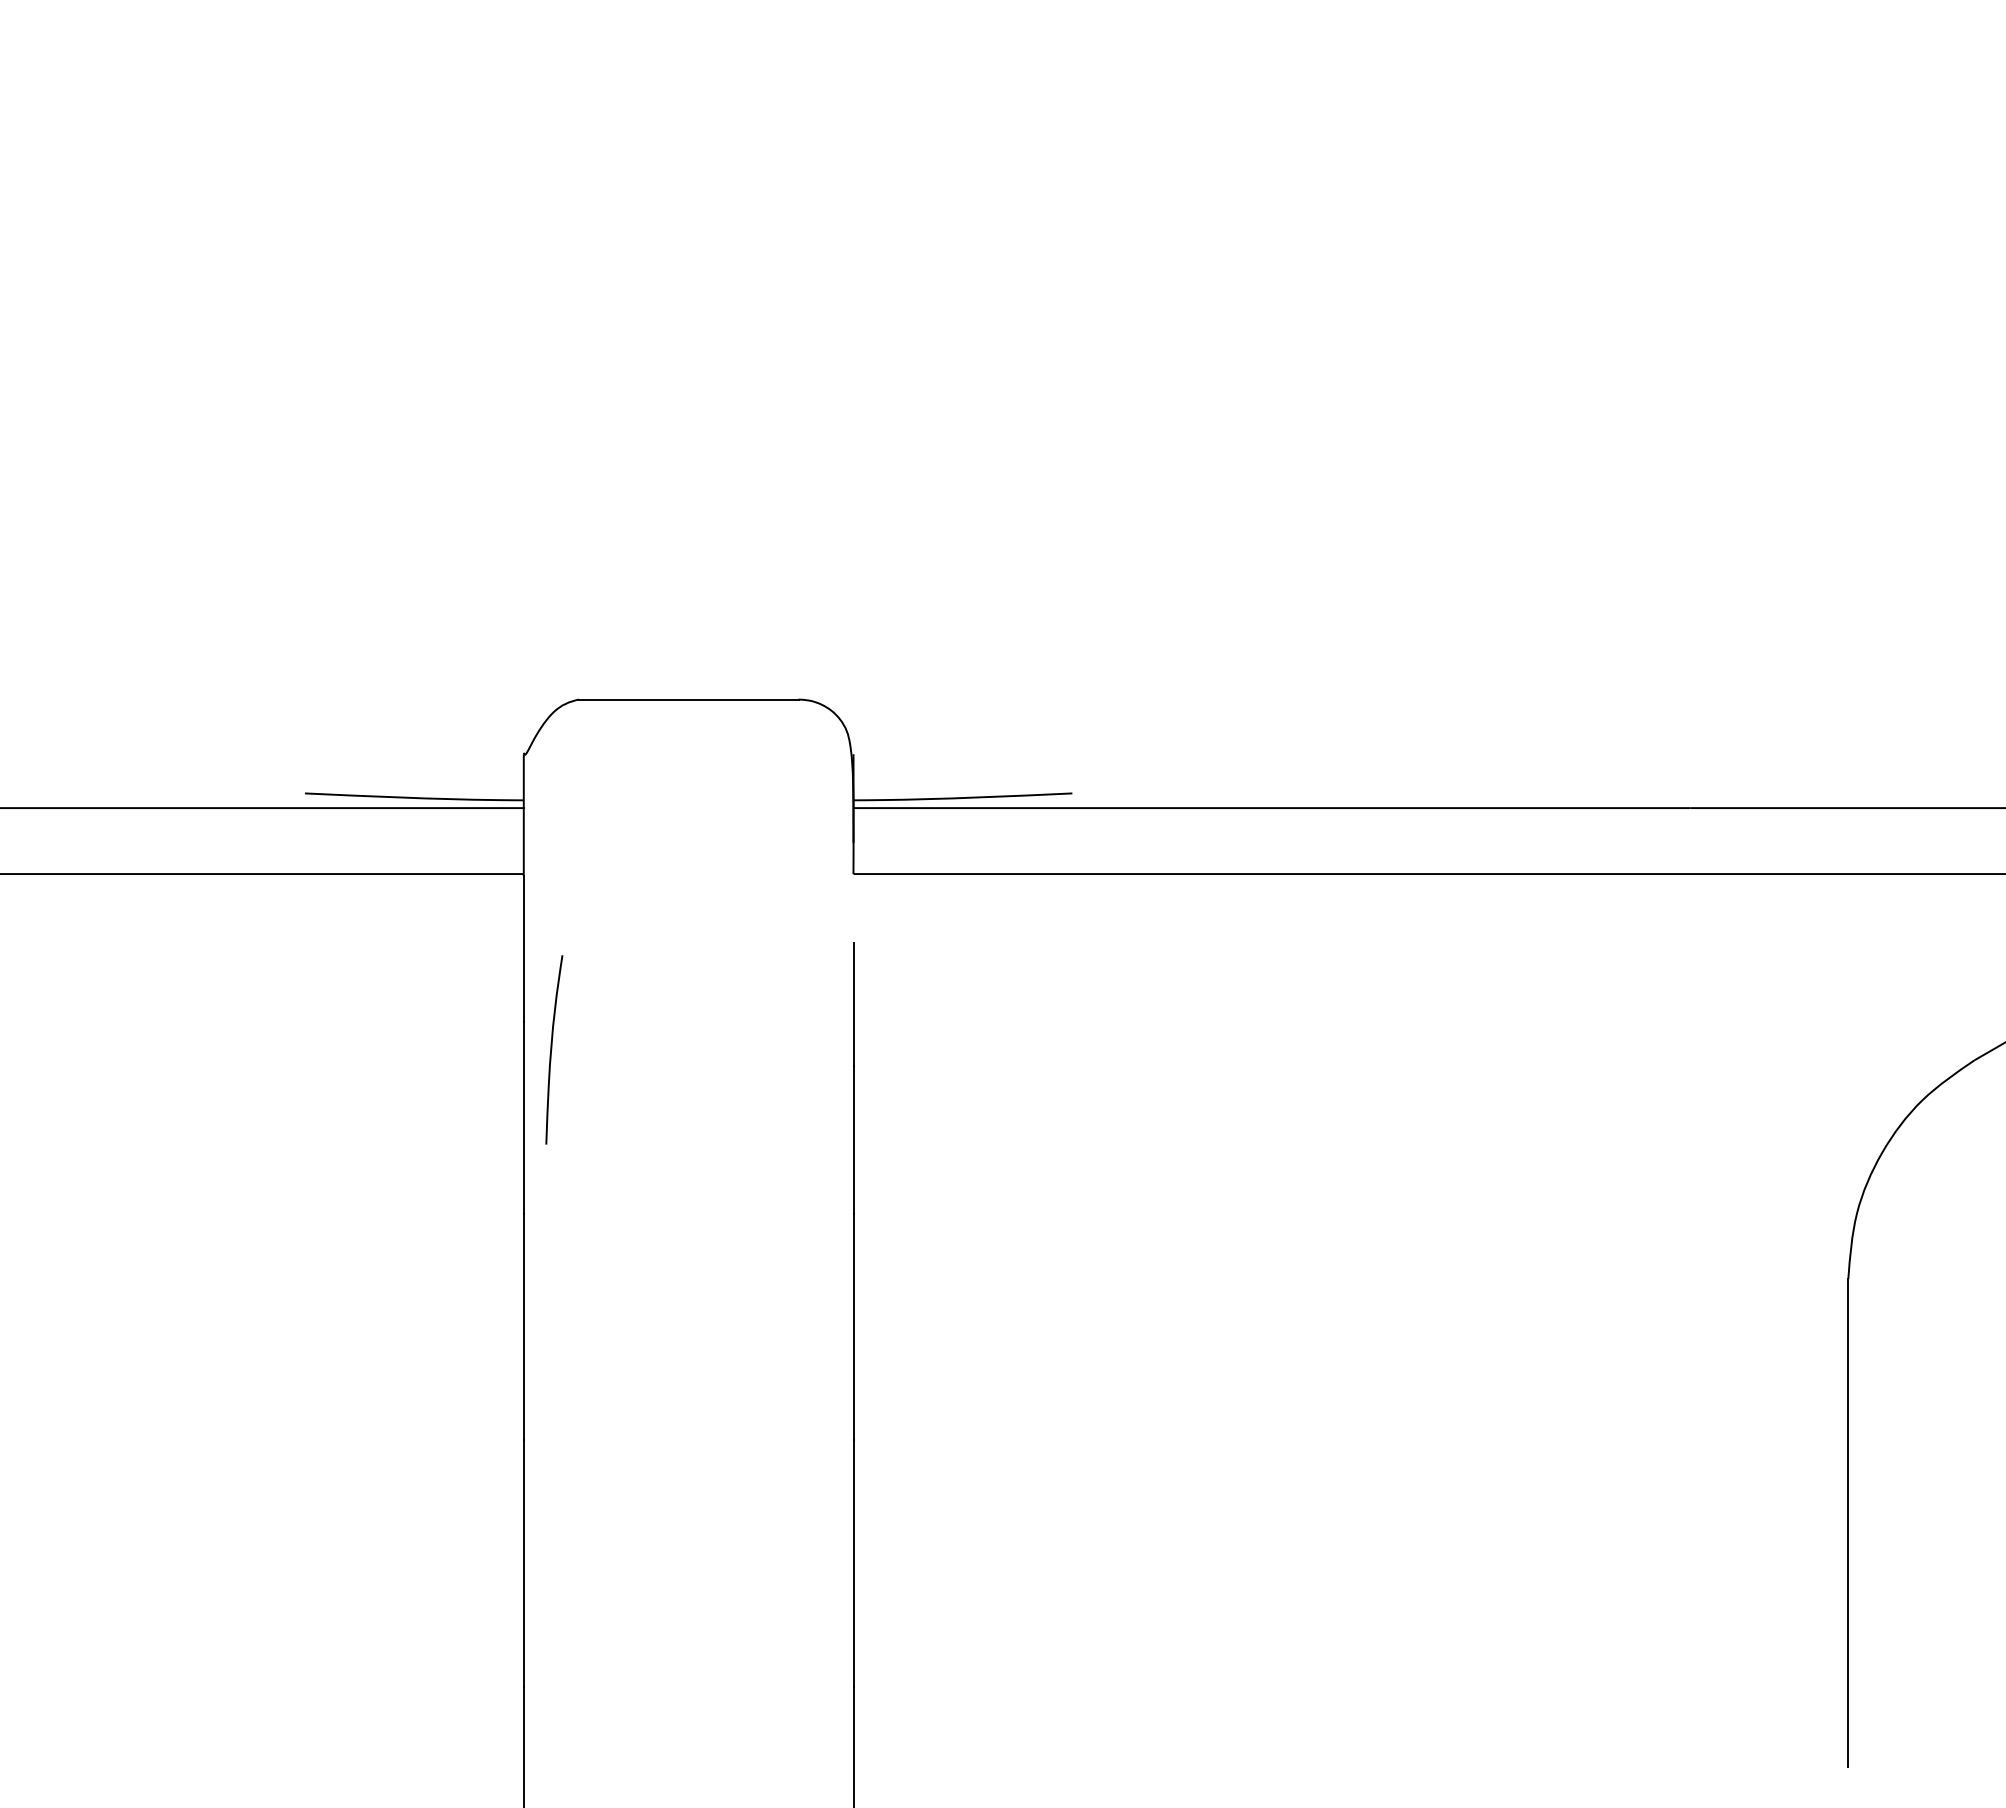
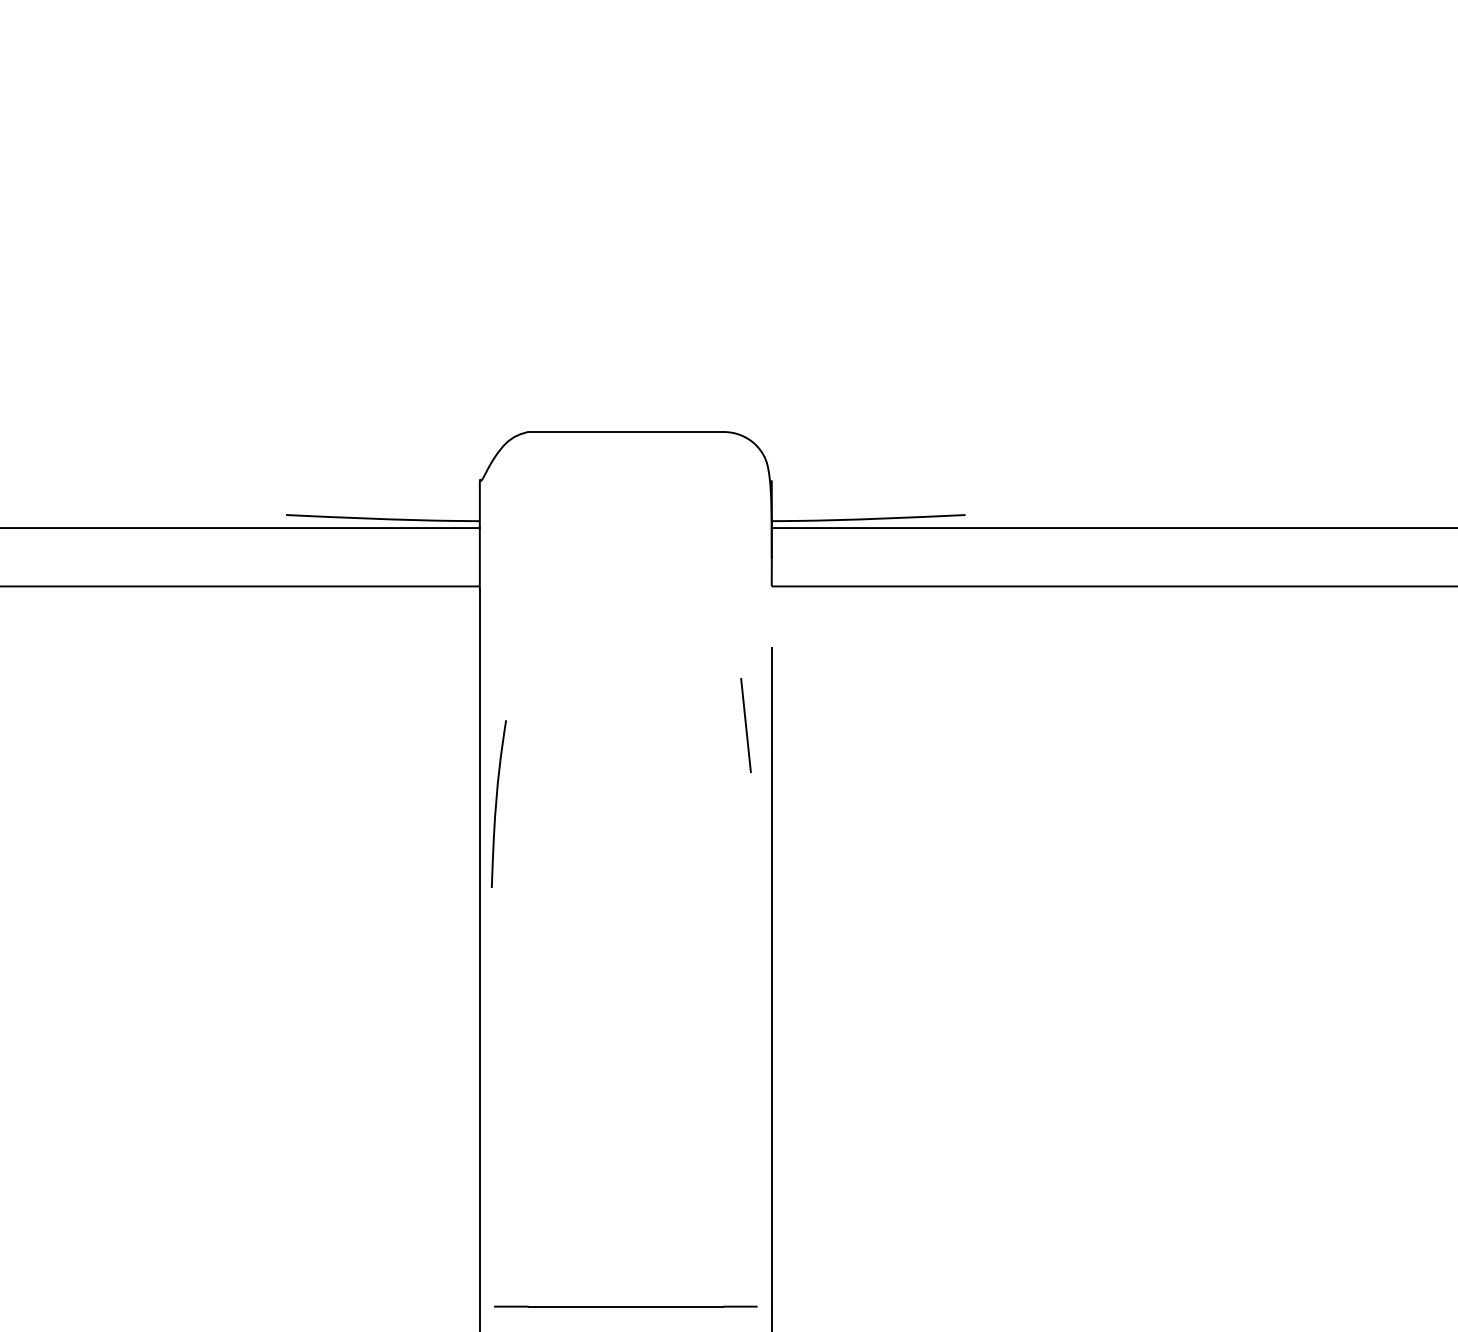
line: (823, 1030) -> (745, 724), added
curve: (552, 1049) -> (497, 803), moved
line: (688, 1687) -> (625, 1306), added

